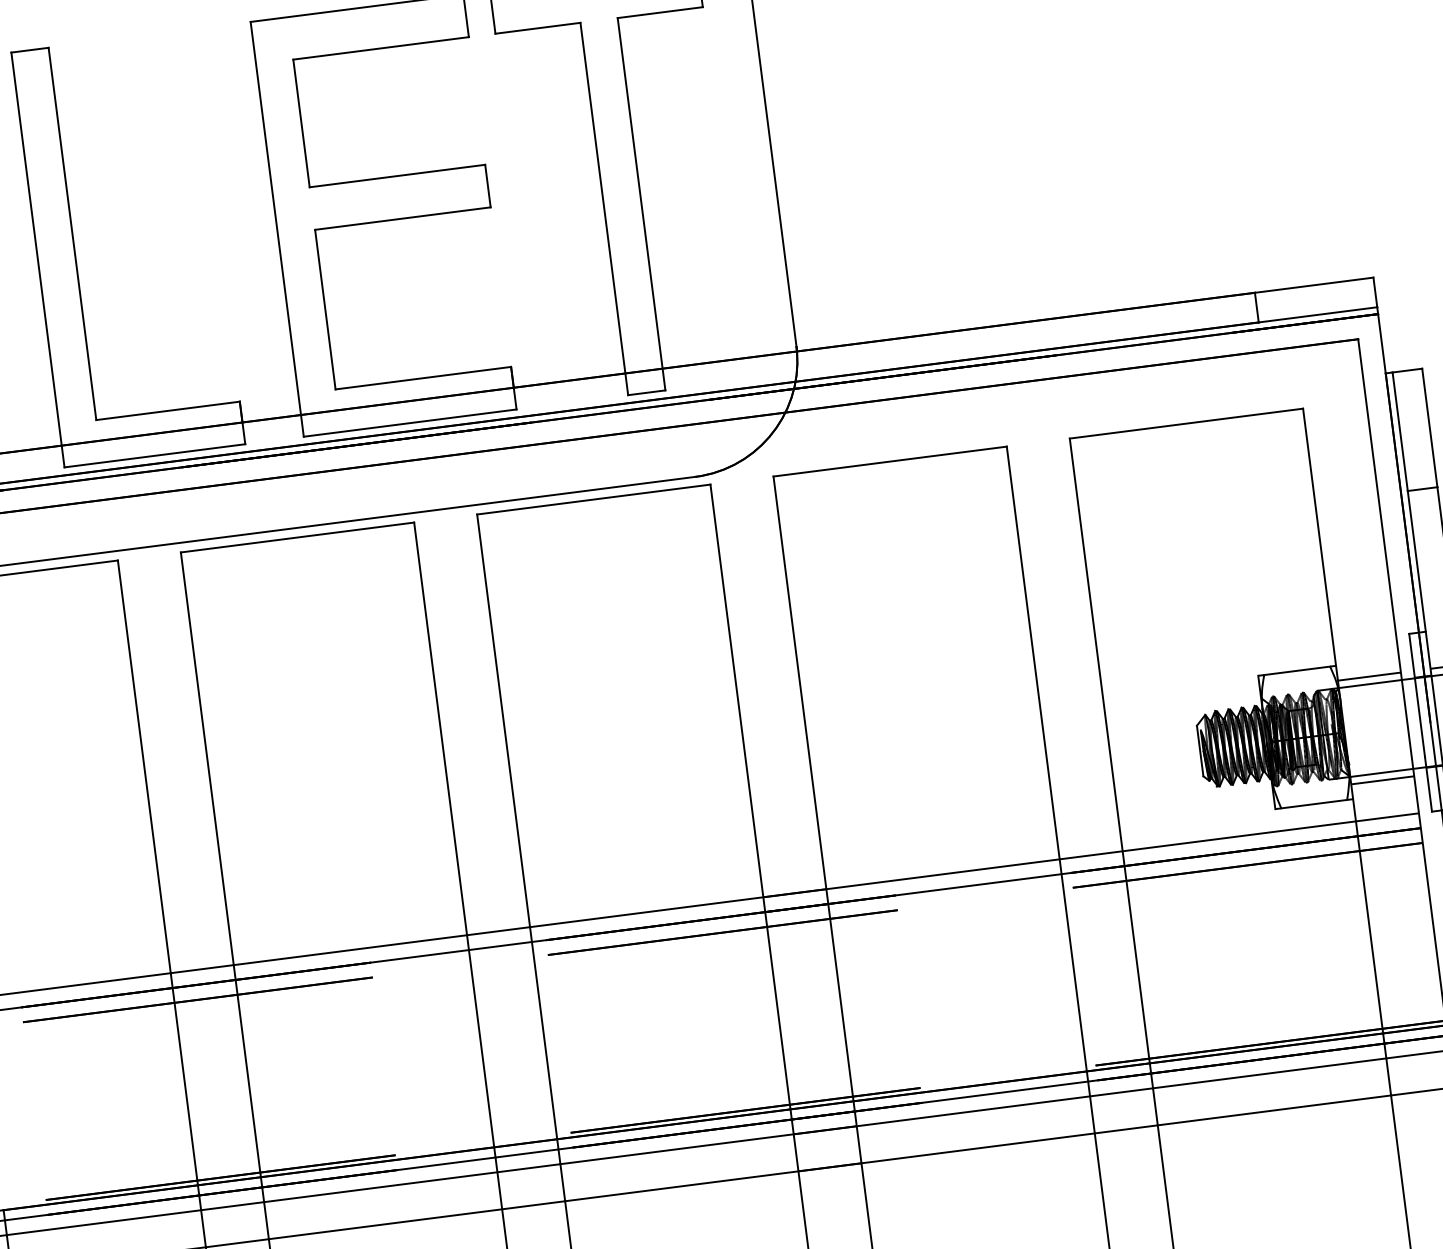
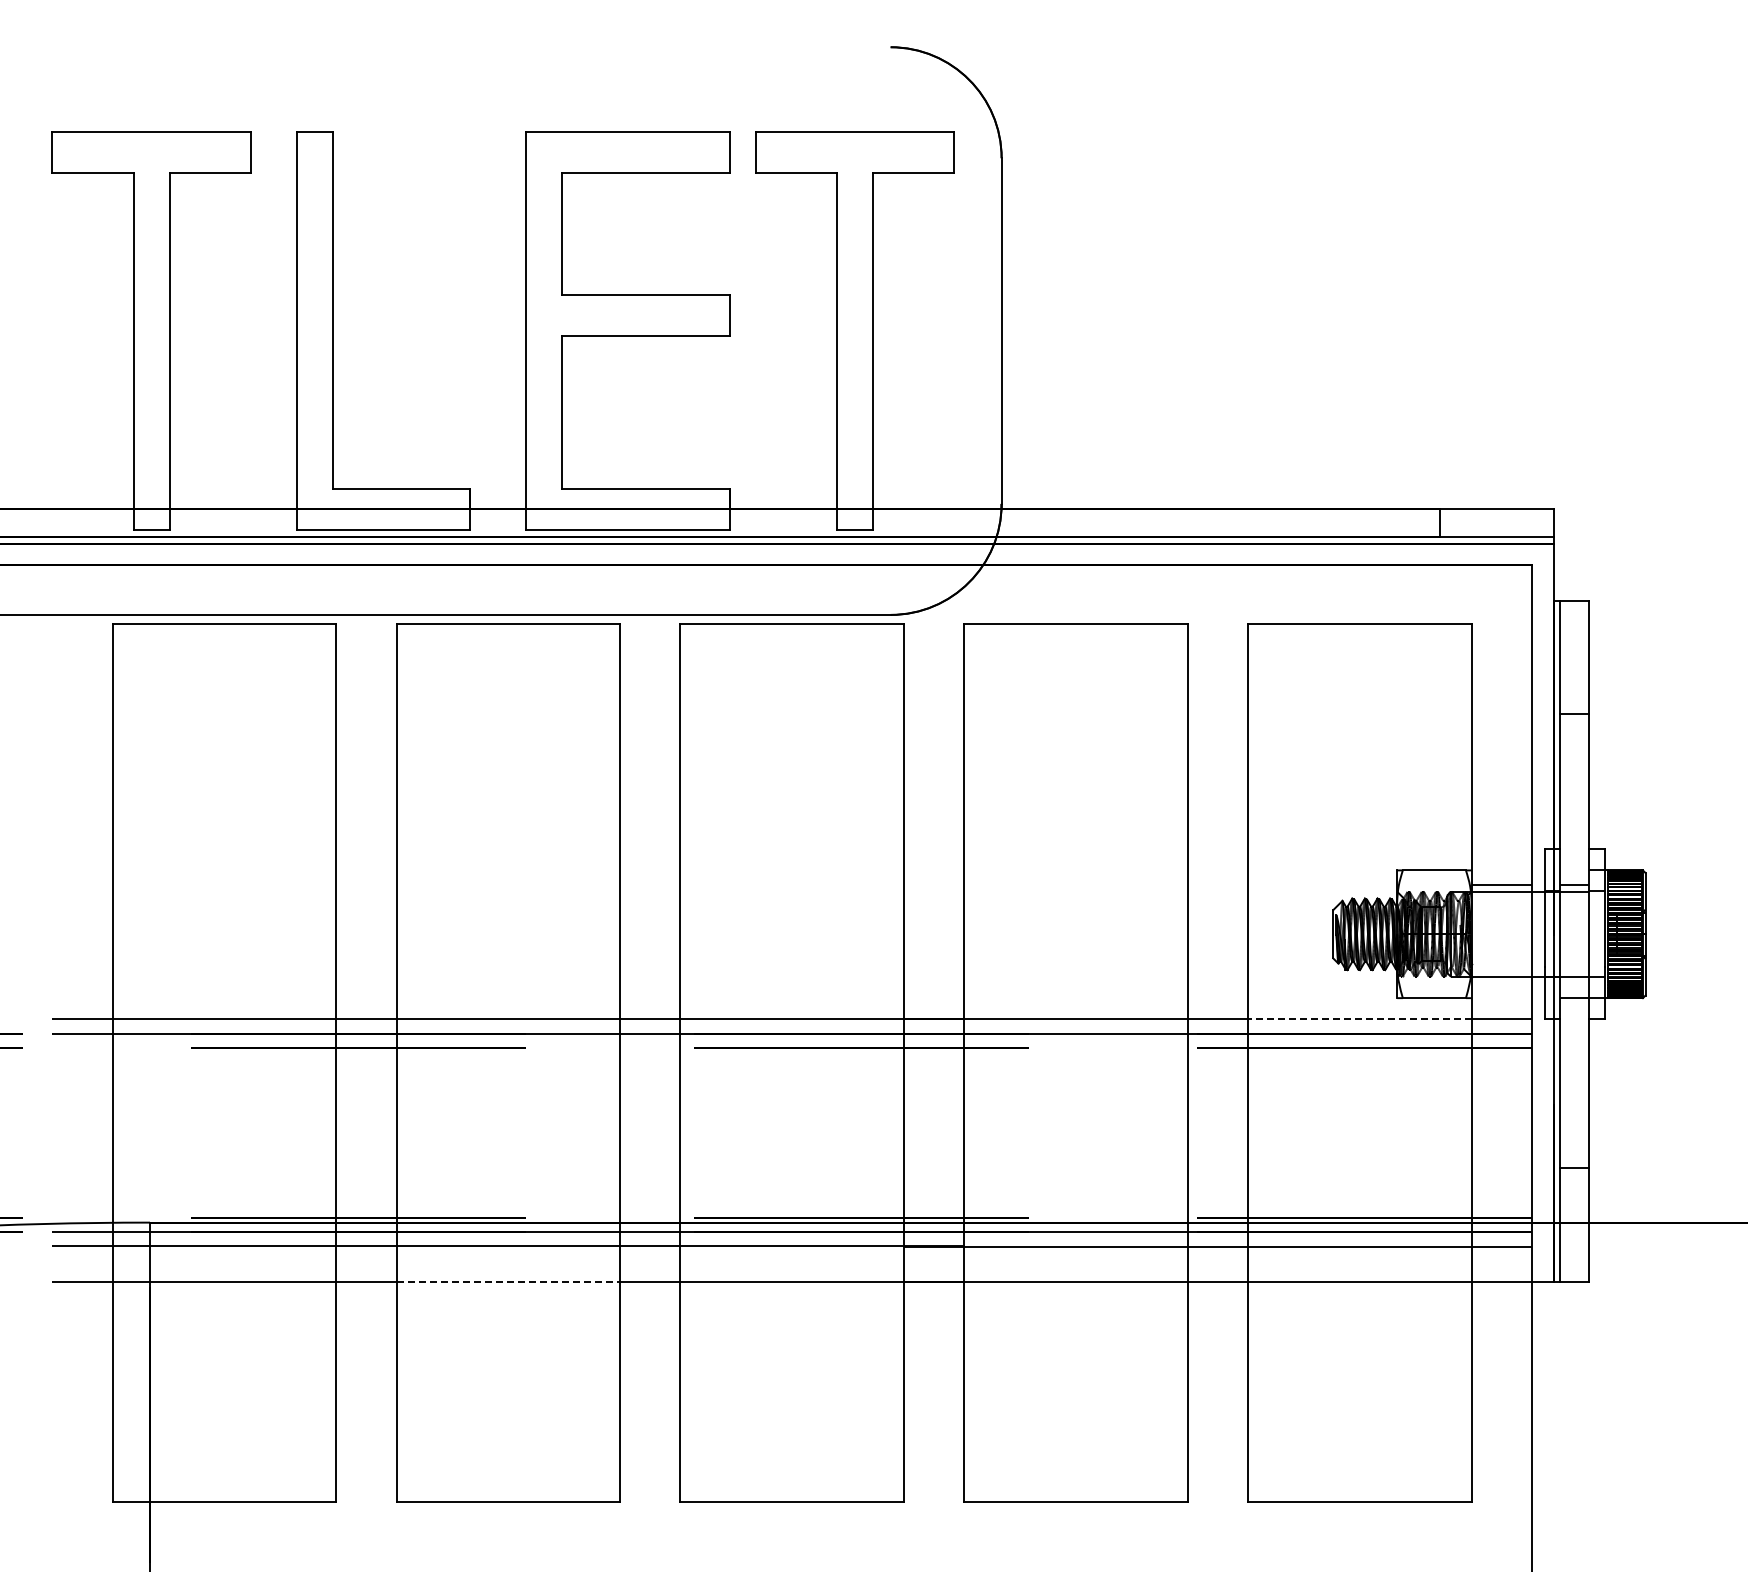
line: (1382, 779) -> (1501, 983), removed
line: (1238, 836) -> (1359, 1019), solid -> dashed
line: (385, 1223) -> (508, 1281), solid -> dashed

